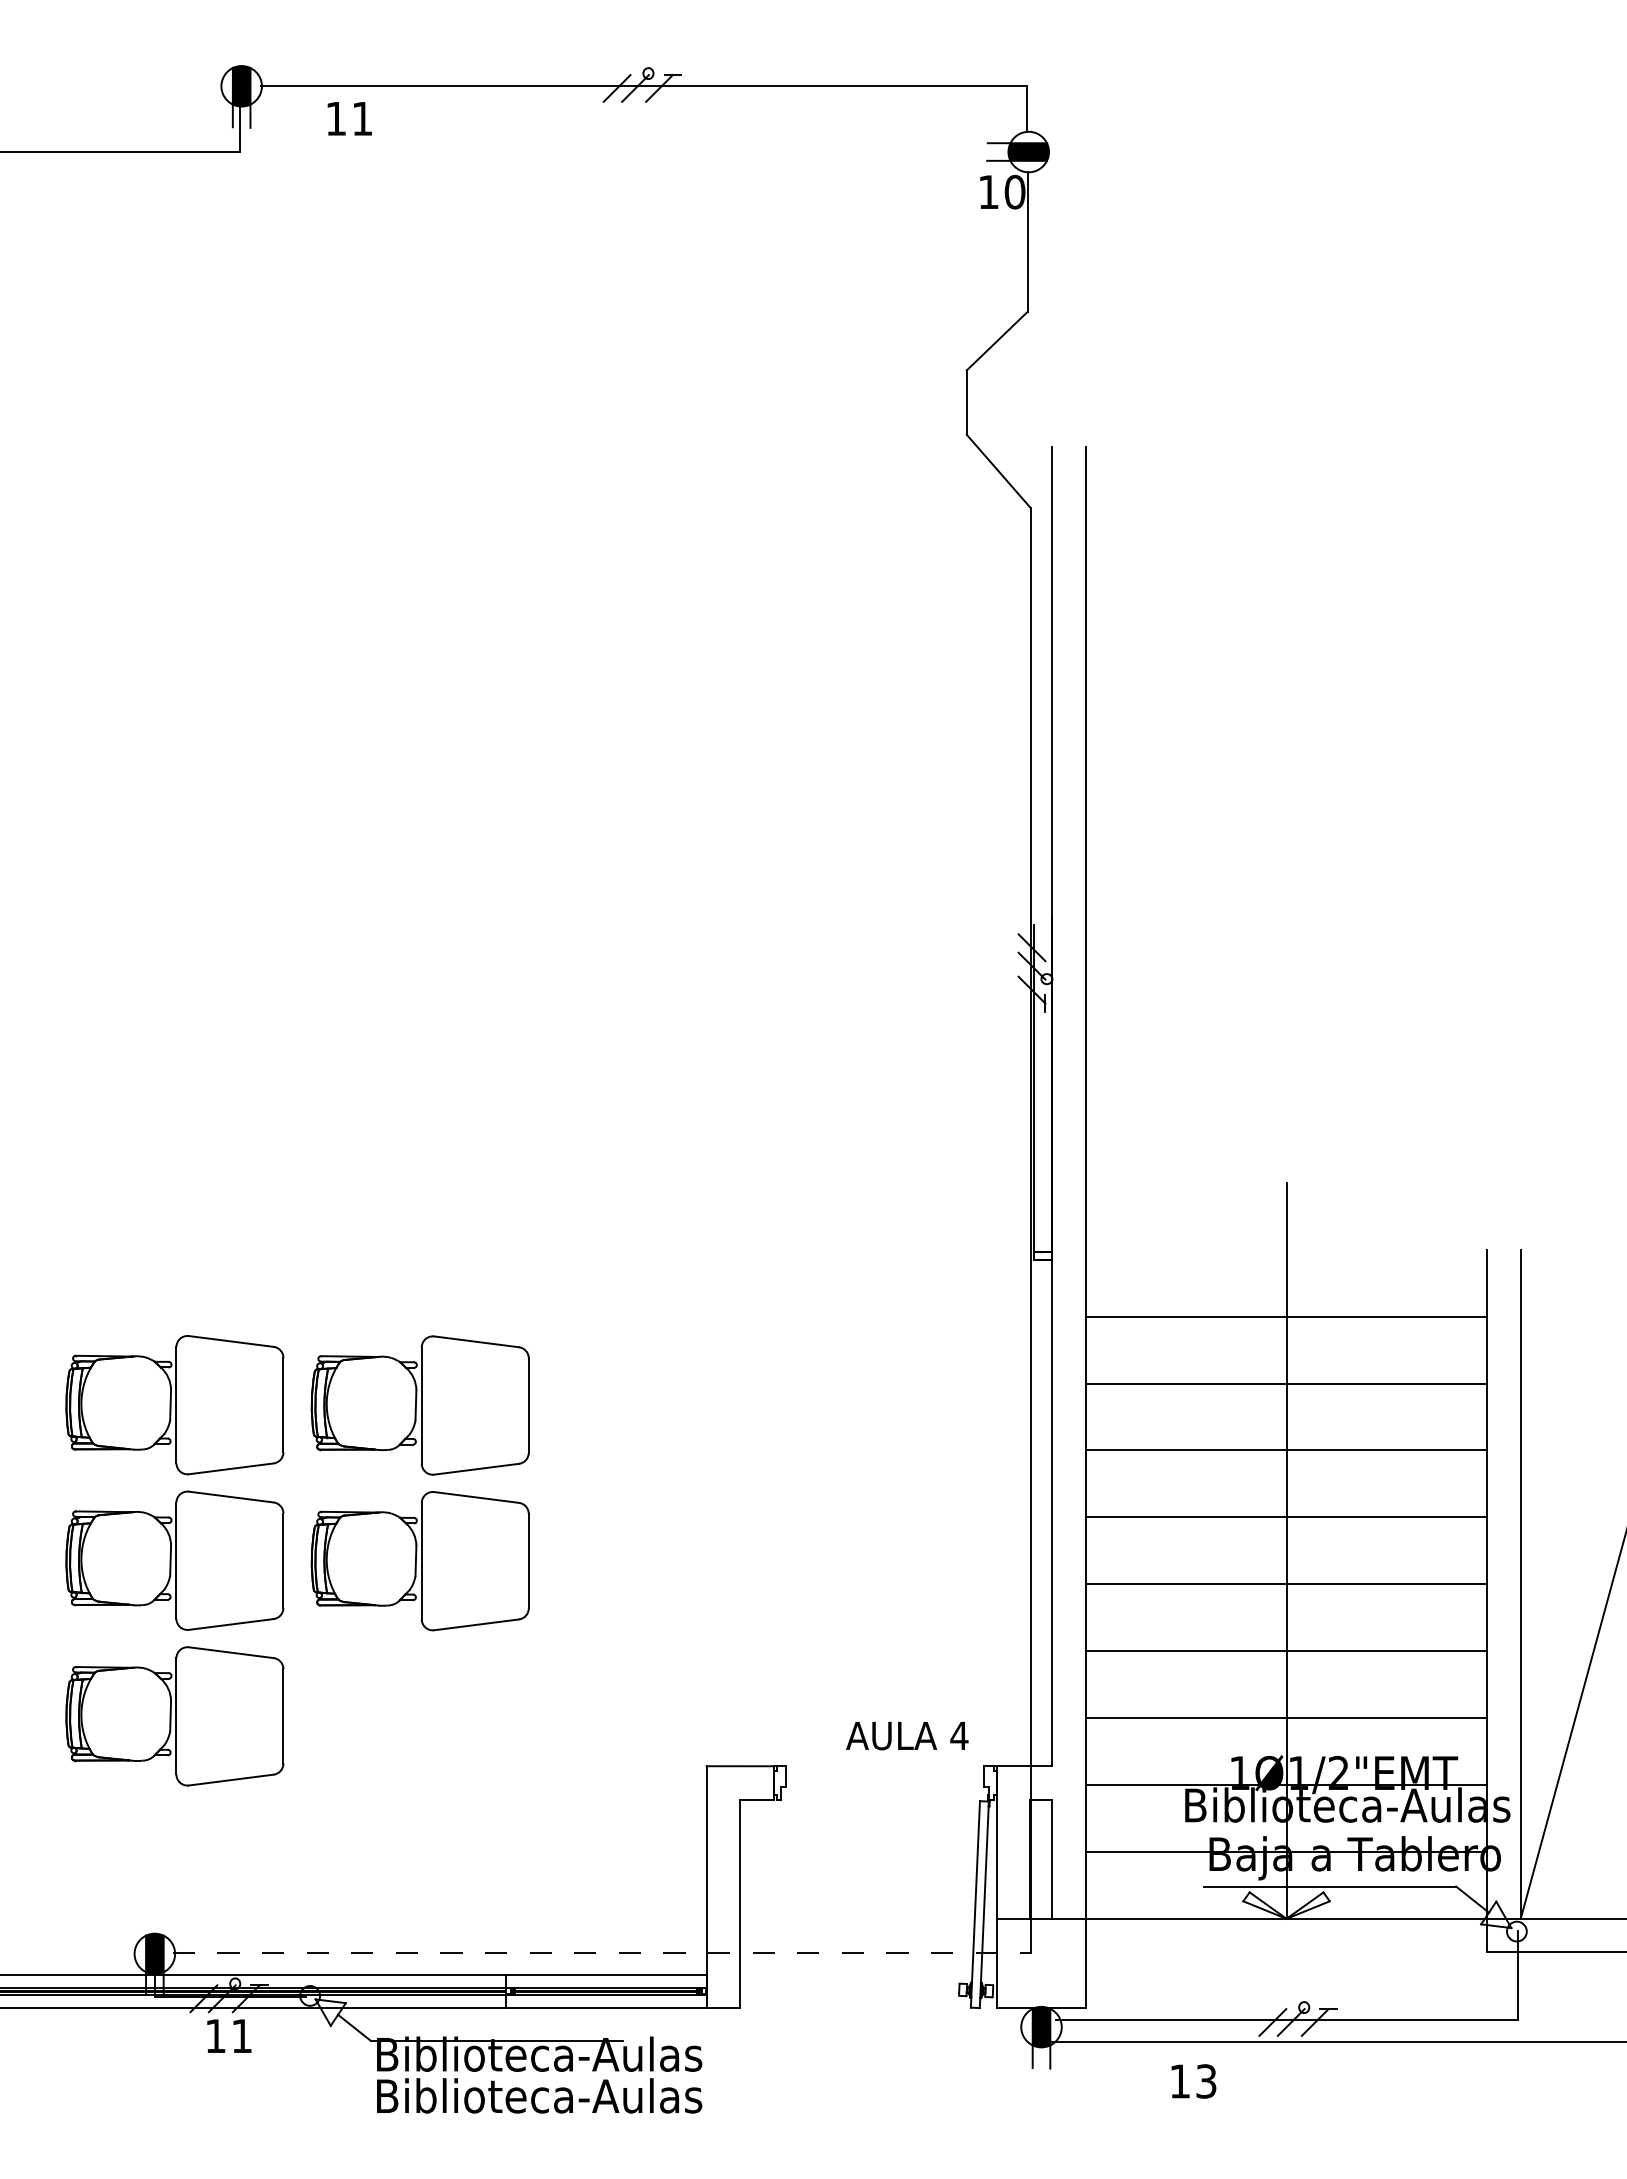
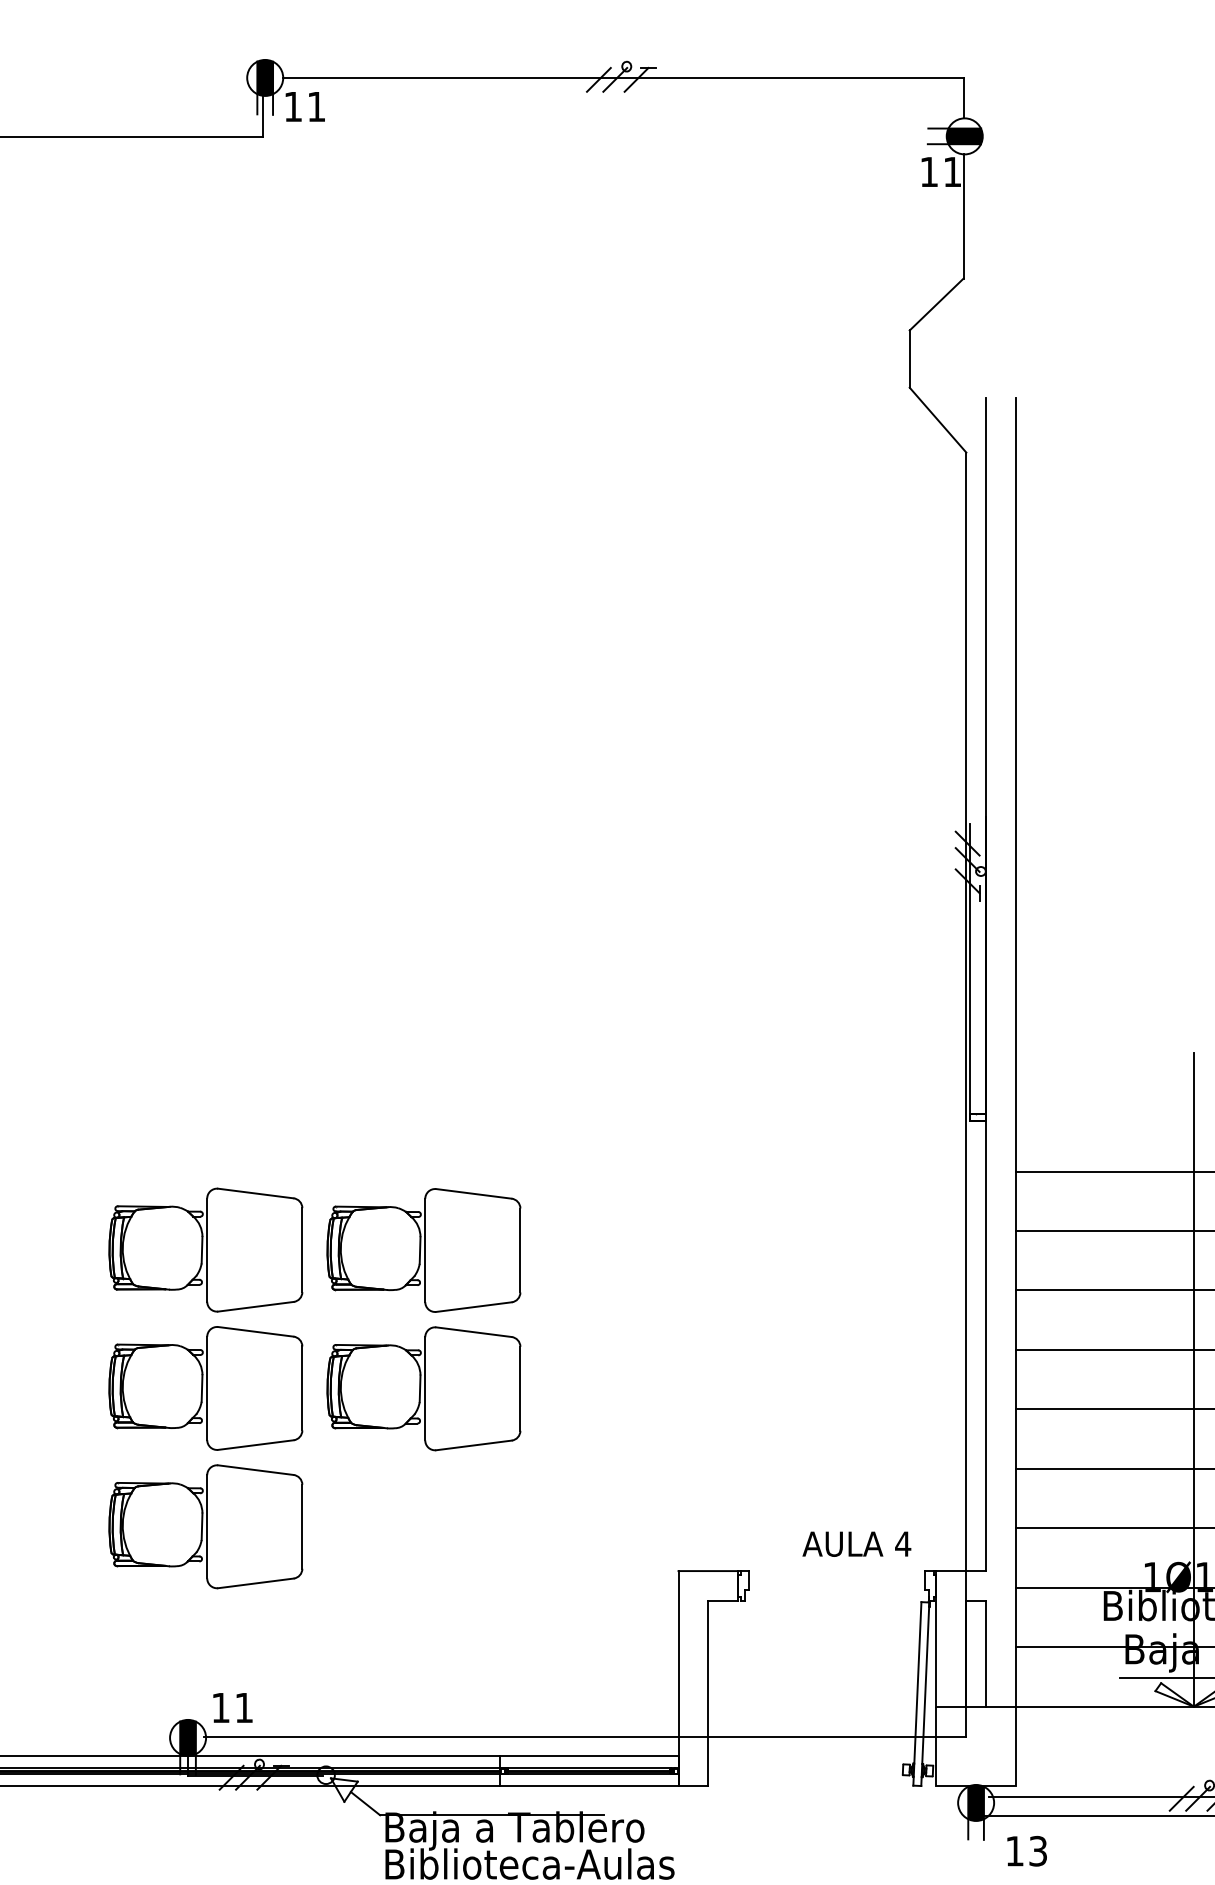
text: (349, 118) -> (305, 106), moved
text: (1014, 191) -> (952, 171), 10 -> 11
line: (601, 1953) -> (585, 1737), dashed -> solid
text: (229, 2035) -> (233, 1707), moved
text: (552, 2058) -> (541, 1830), Biblioteca-Aulas -> Baja a Tablero
text: (1193, 2081) -> (1026, 1851), moved

